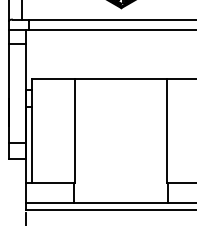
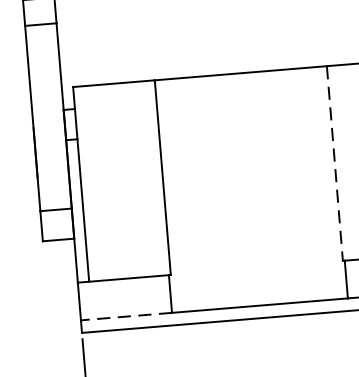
line: (167, 131) -> (335, 165), solid -> dashed
line: (49, 202) -> (125, 316), solid -> dashed

